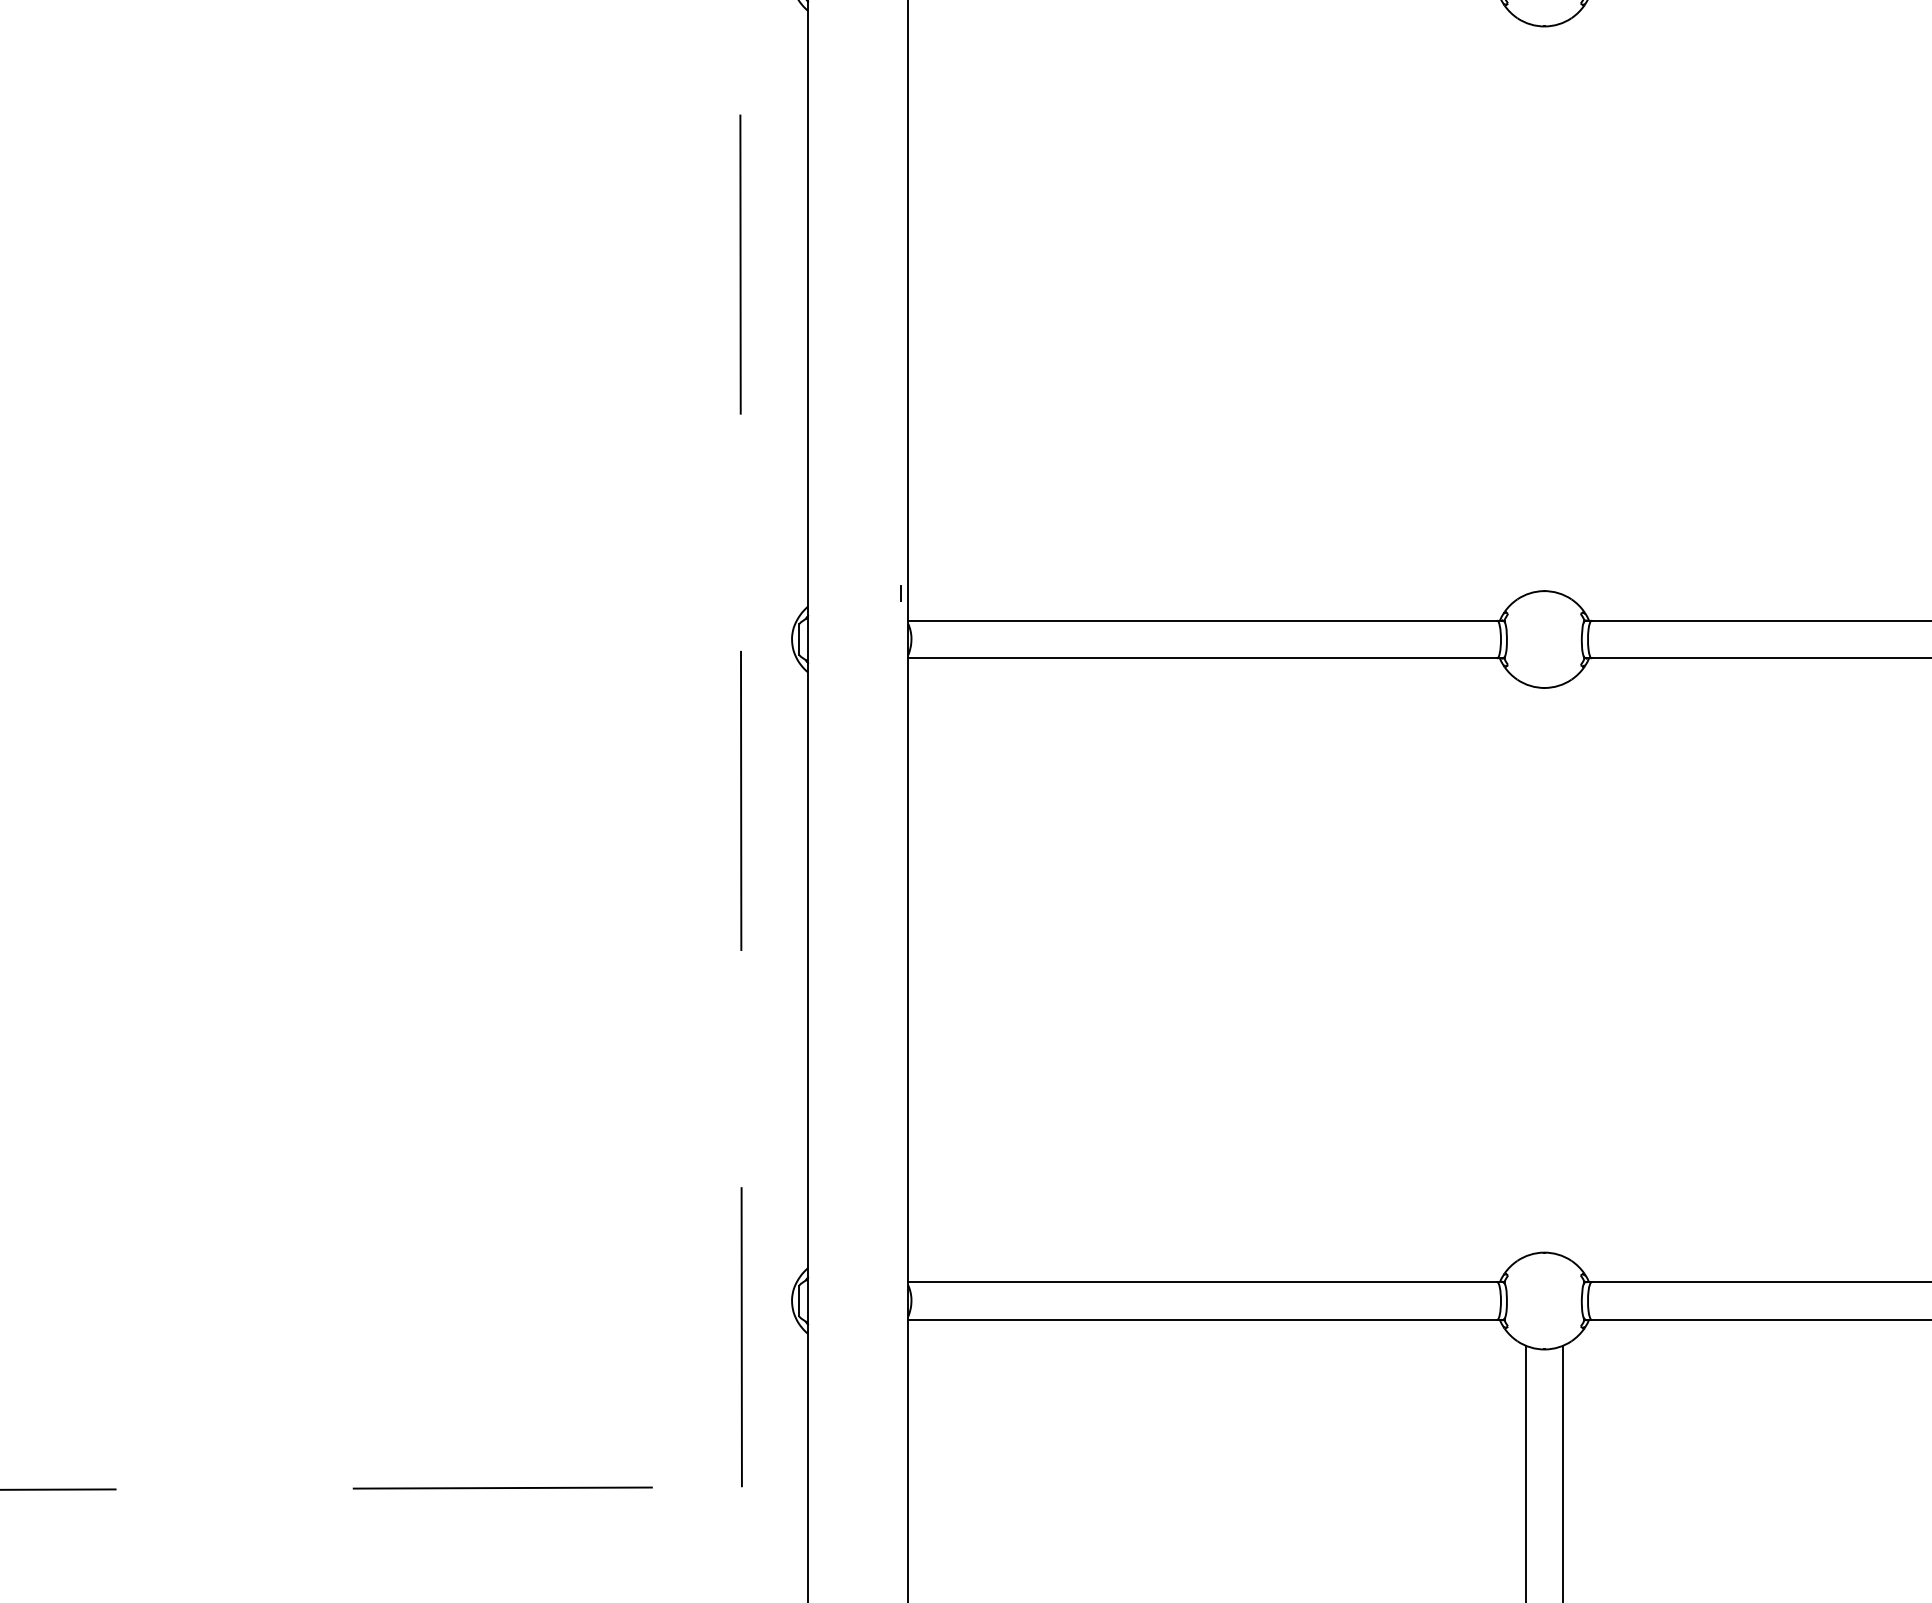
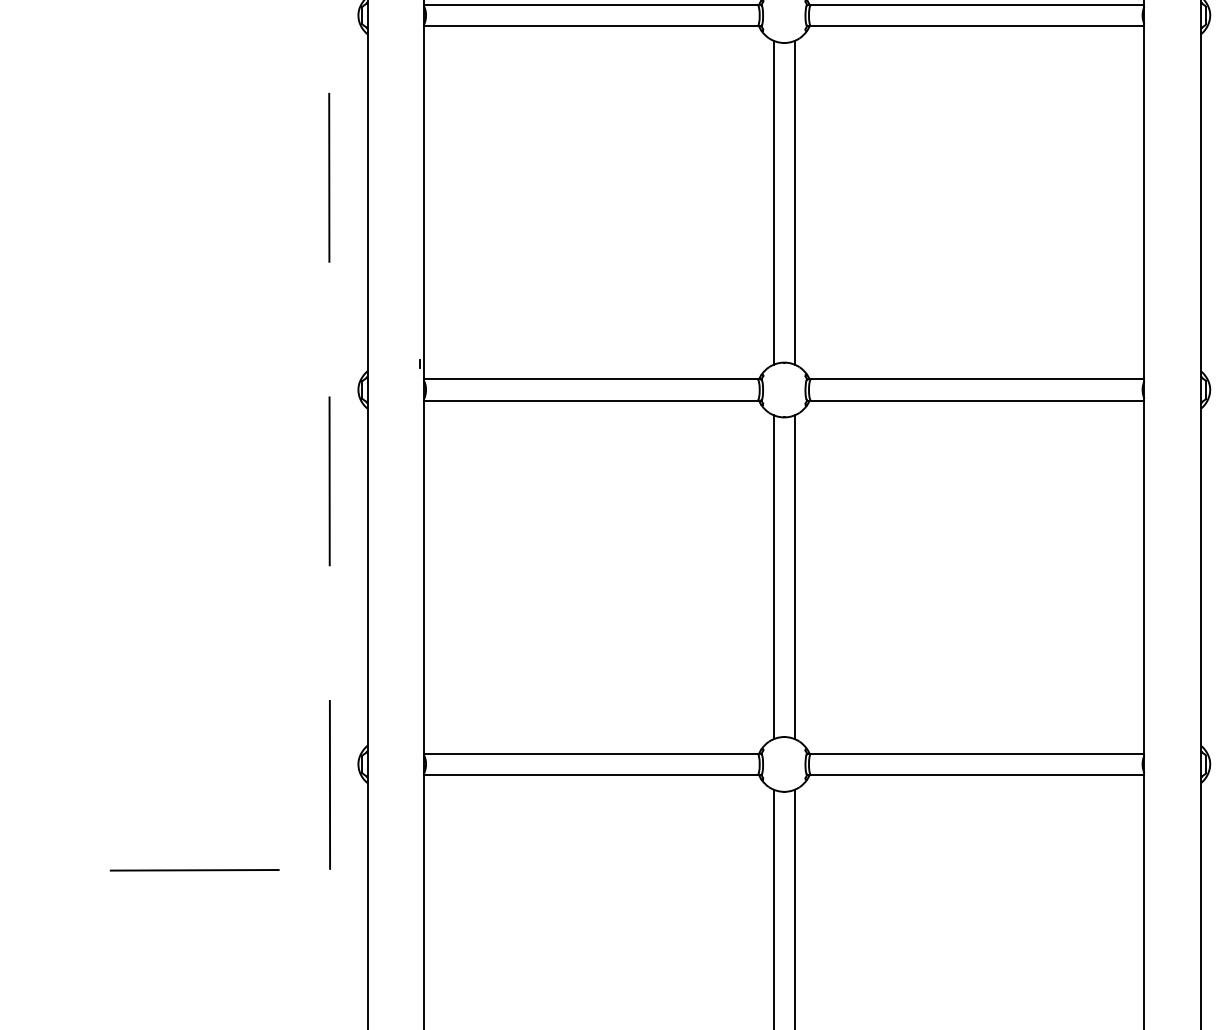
line: (1525, 308) -> (773, 202), added
line: (1564, 308) -> (795, 202), added
line: (1525, 970) -> (773, 577), added
line: (1564, 970) -> (795, 577), added

